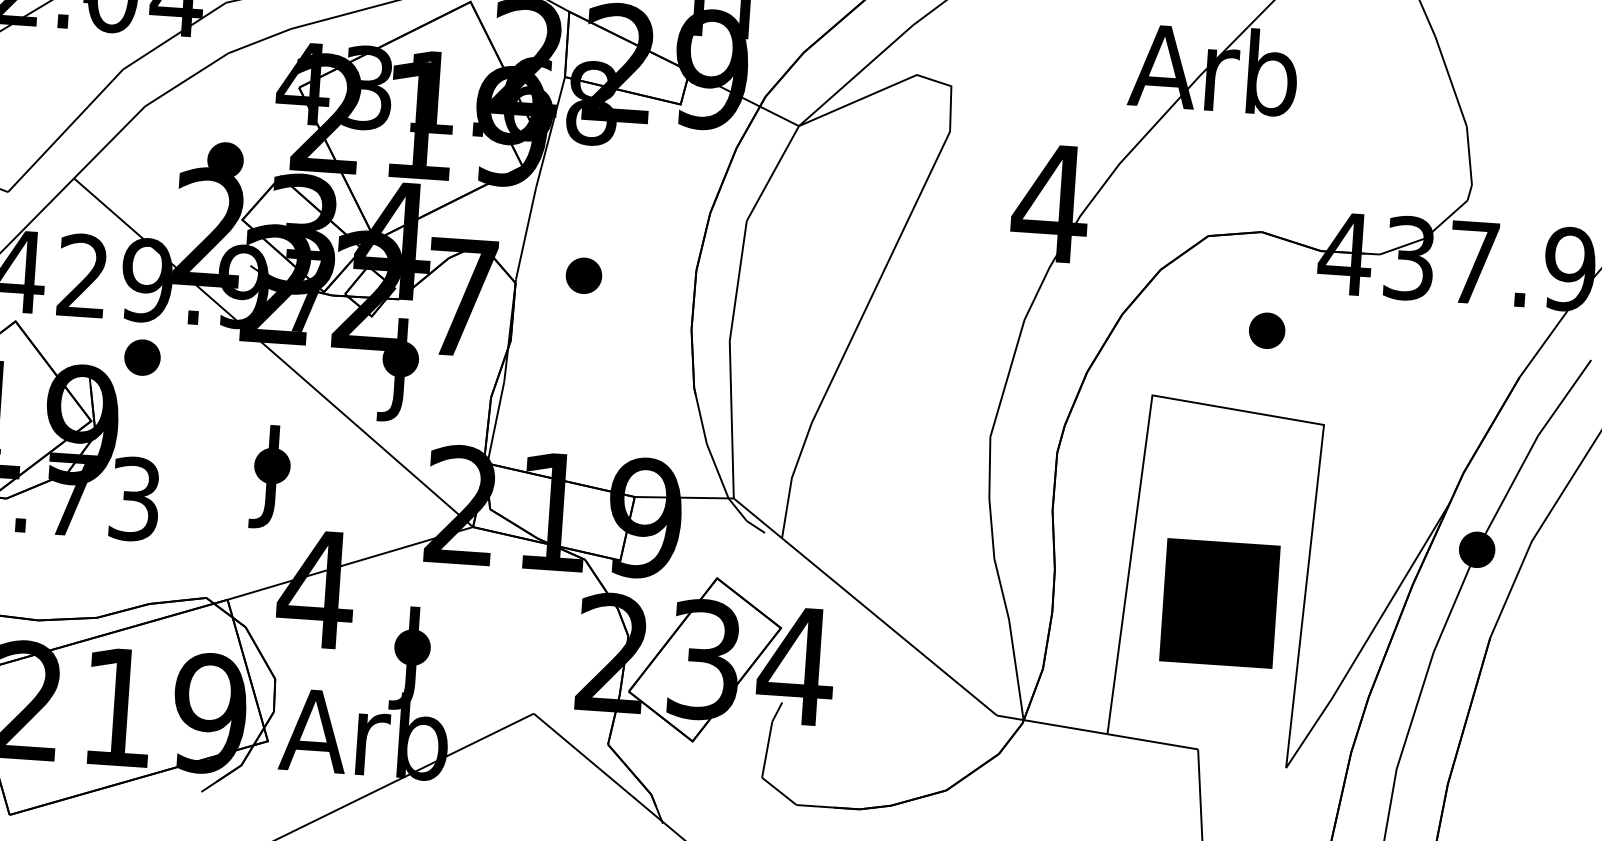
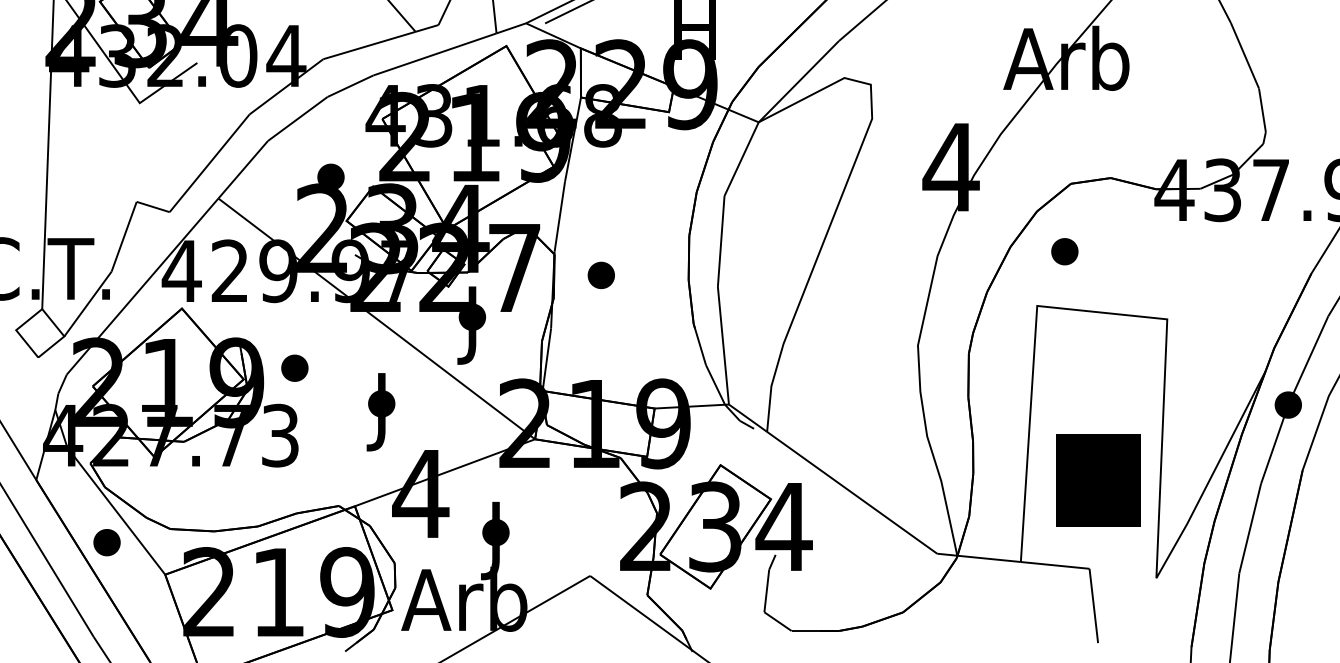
part: (582, 274) -> (600, 274), moved
part: (1266, 330) -> (1064, 251), moved
part: (142, 356) -> (294, 367), moved
text: (1220, 603) -> (1098, 480), moved

